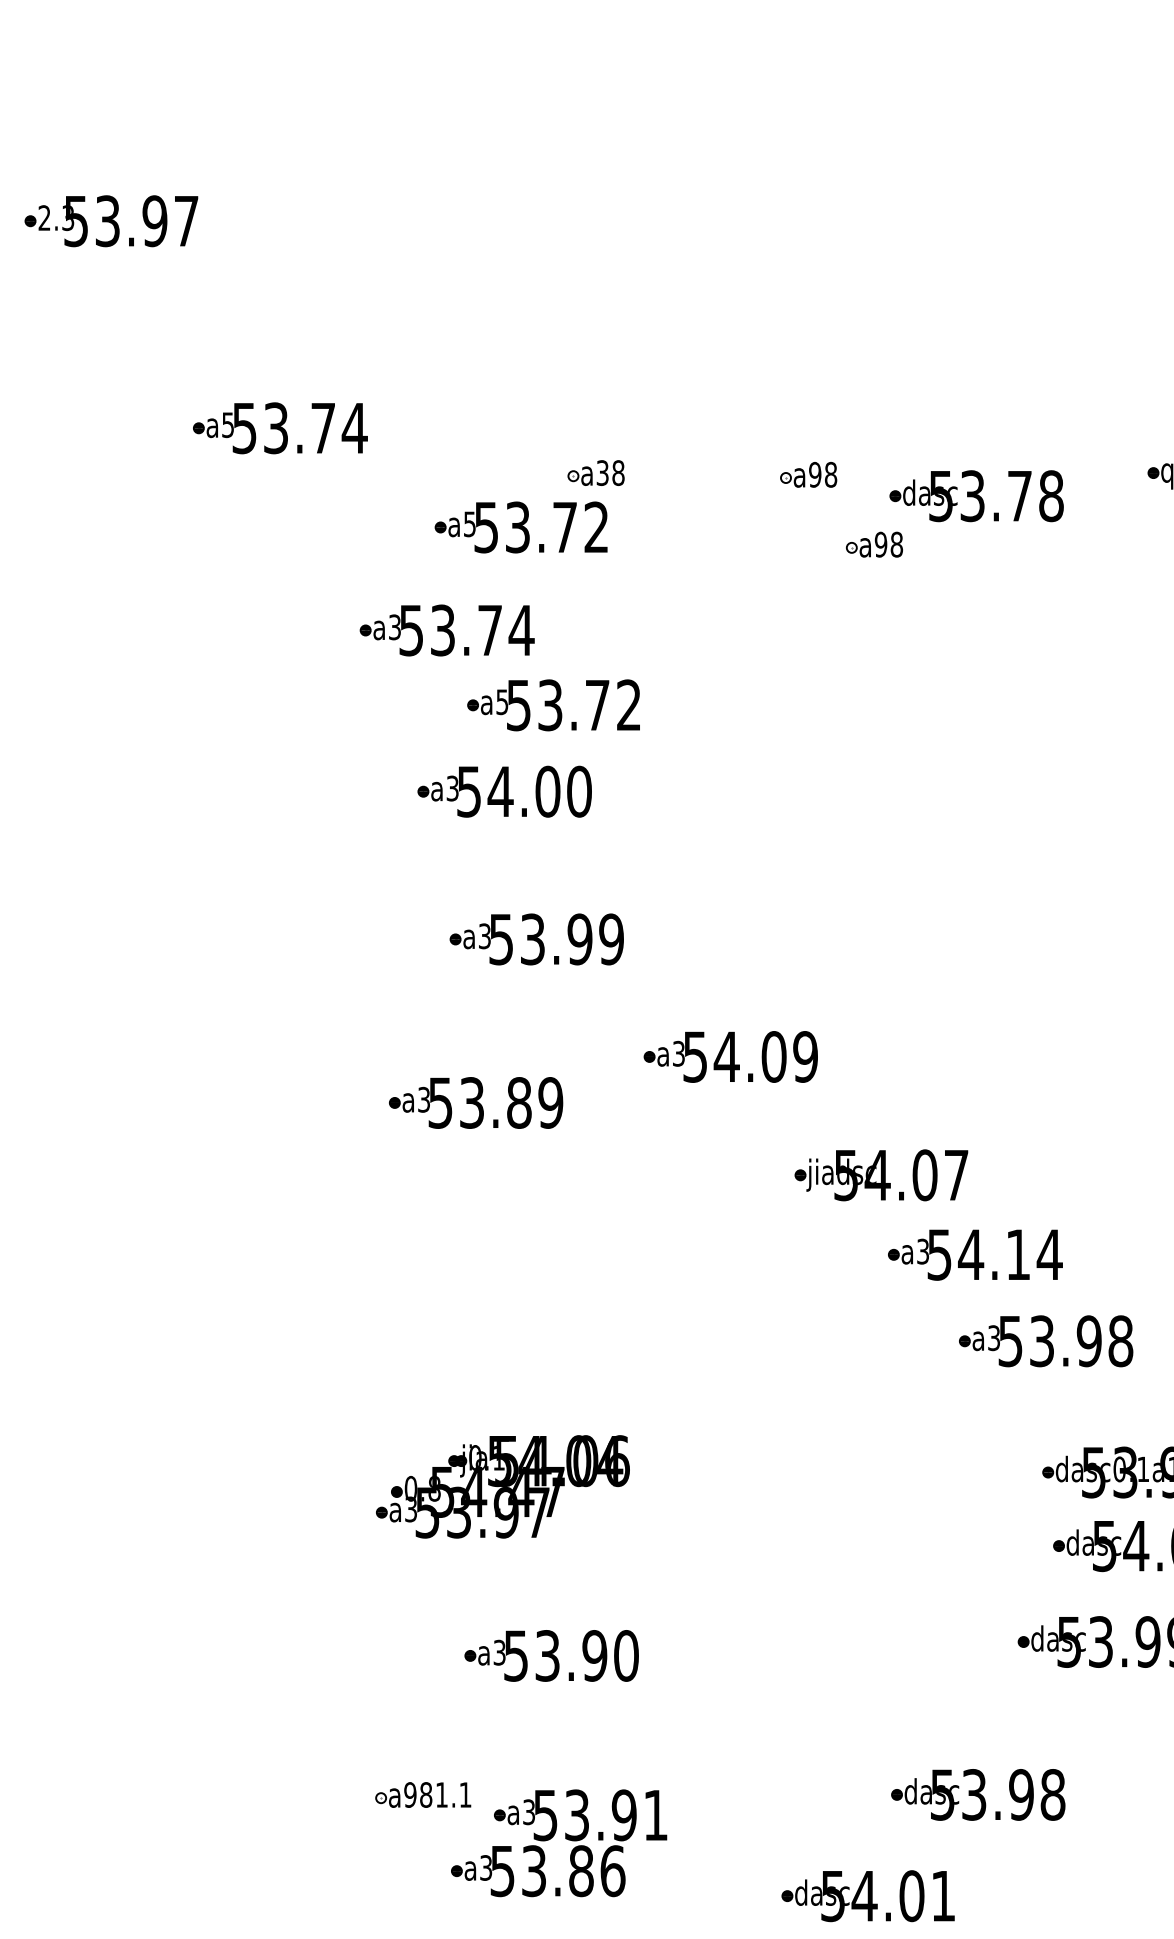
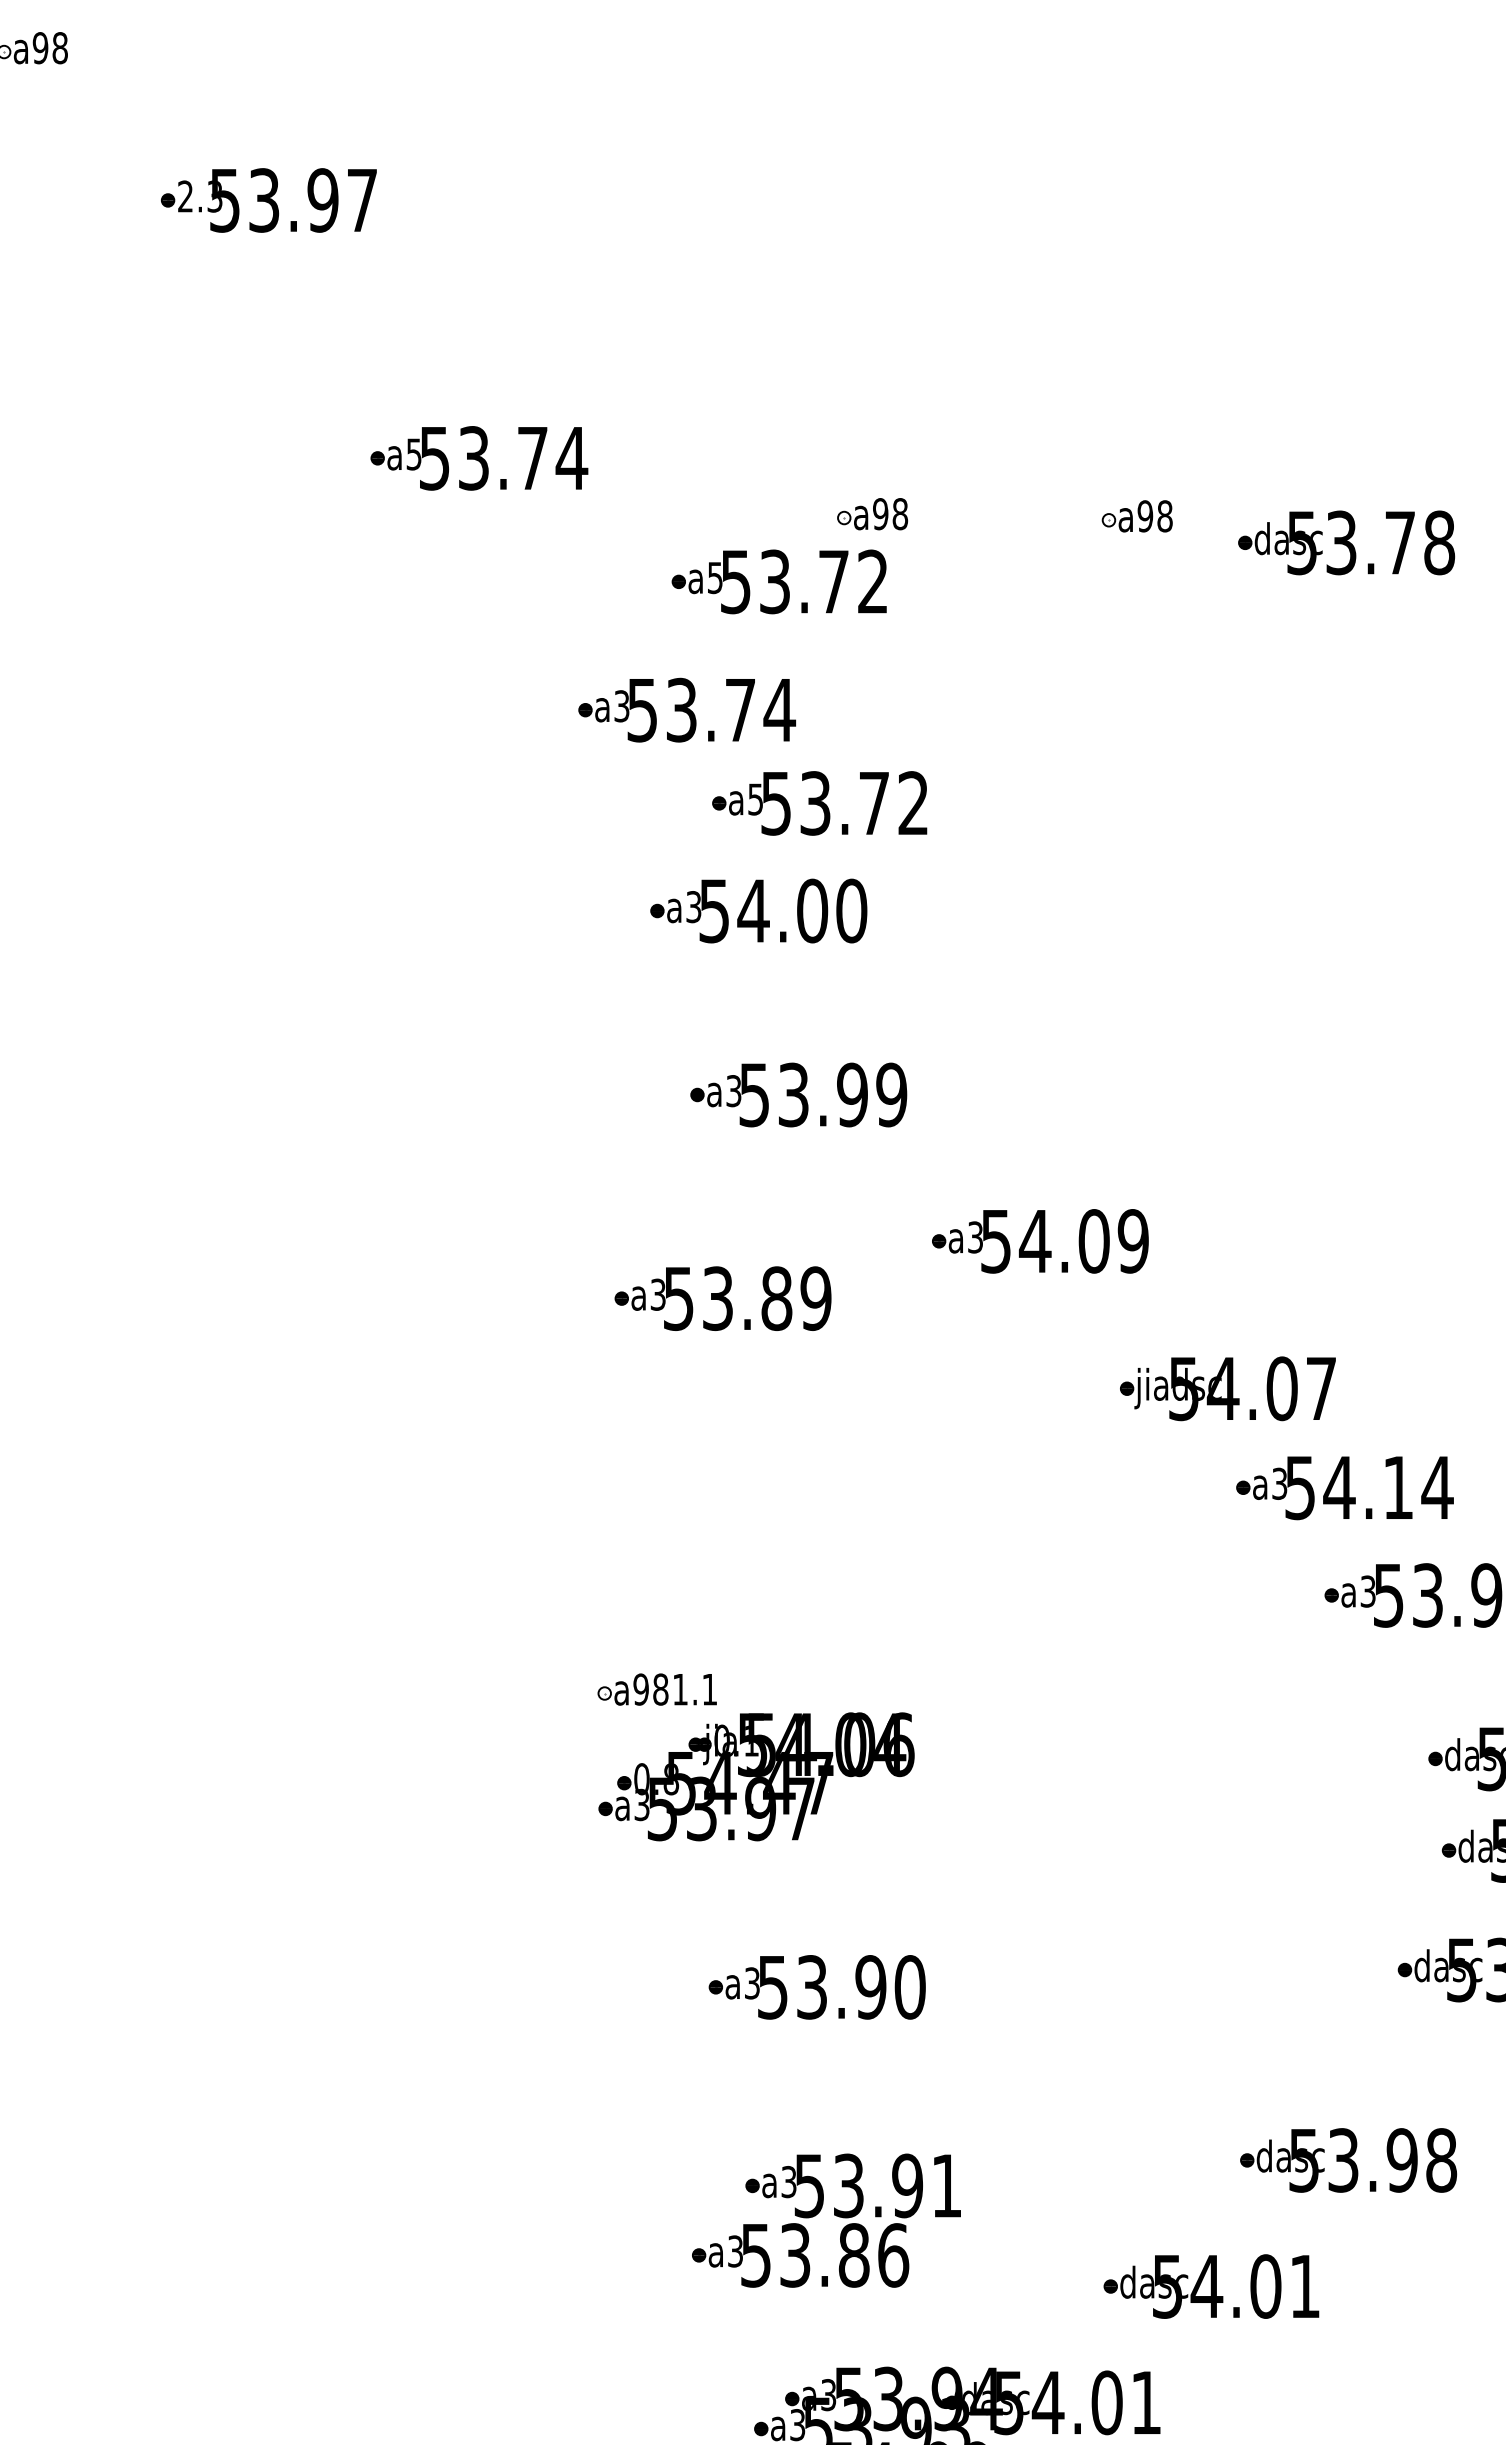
text: (602, 473) -> (880, 514), a38 -> a98
part: (873, 544) -> (1218, 603), removed
part: (422, 1794) -> (656, 1689), moved

